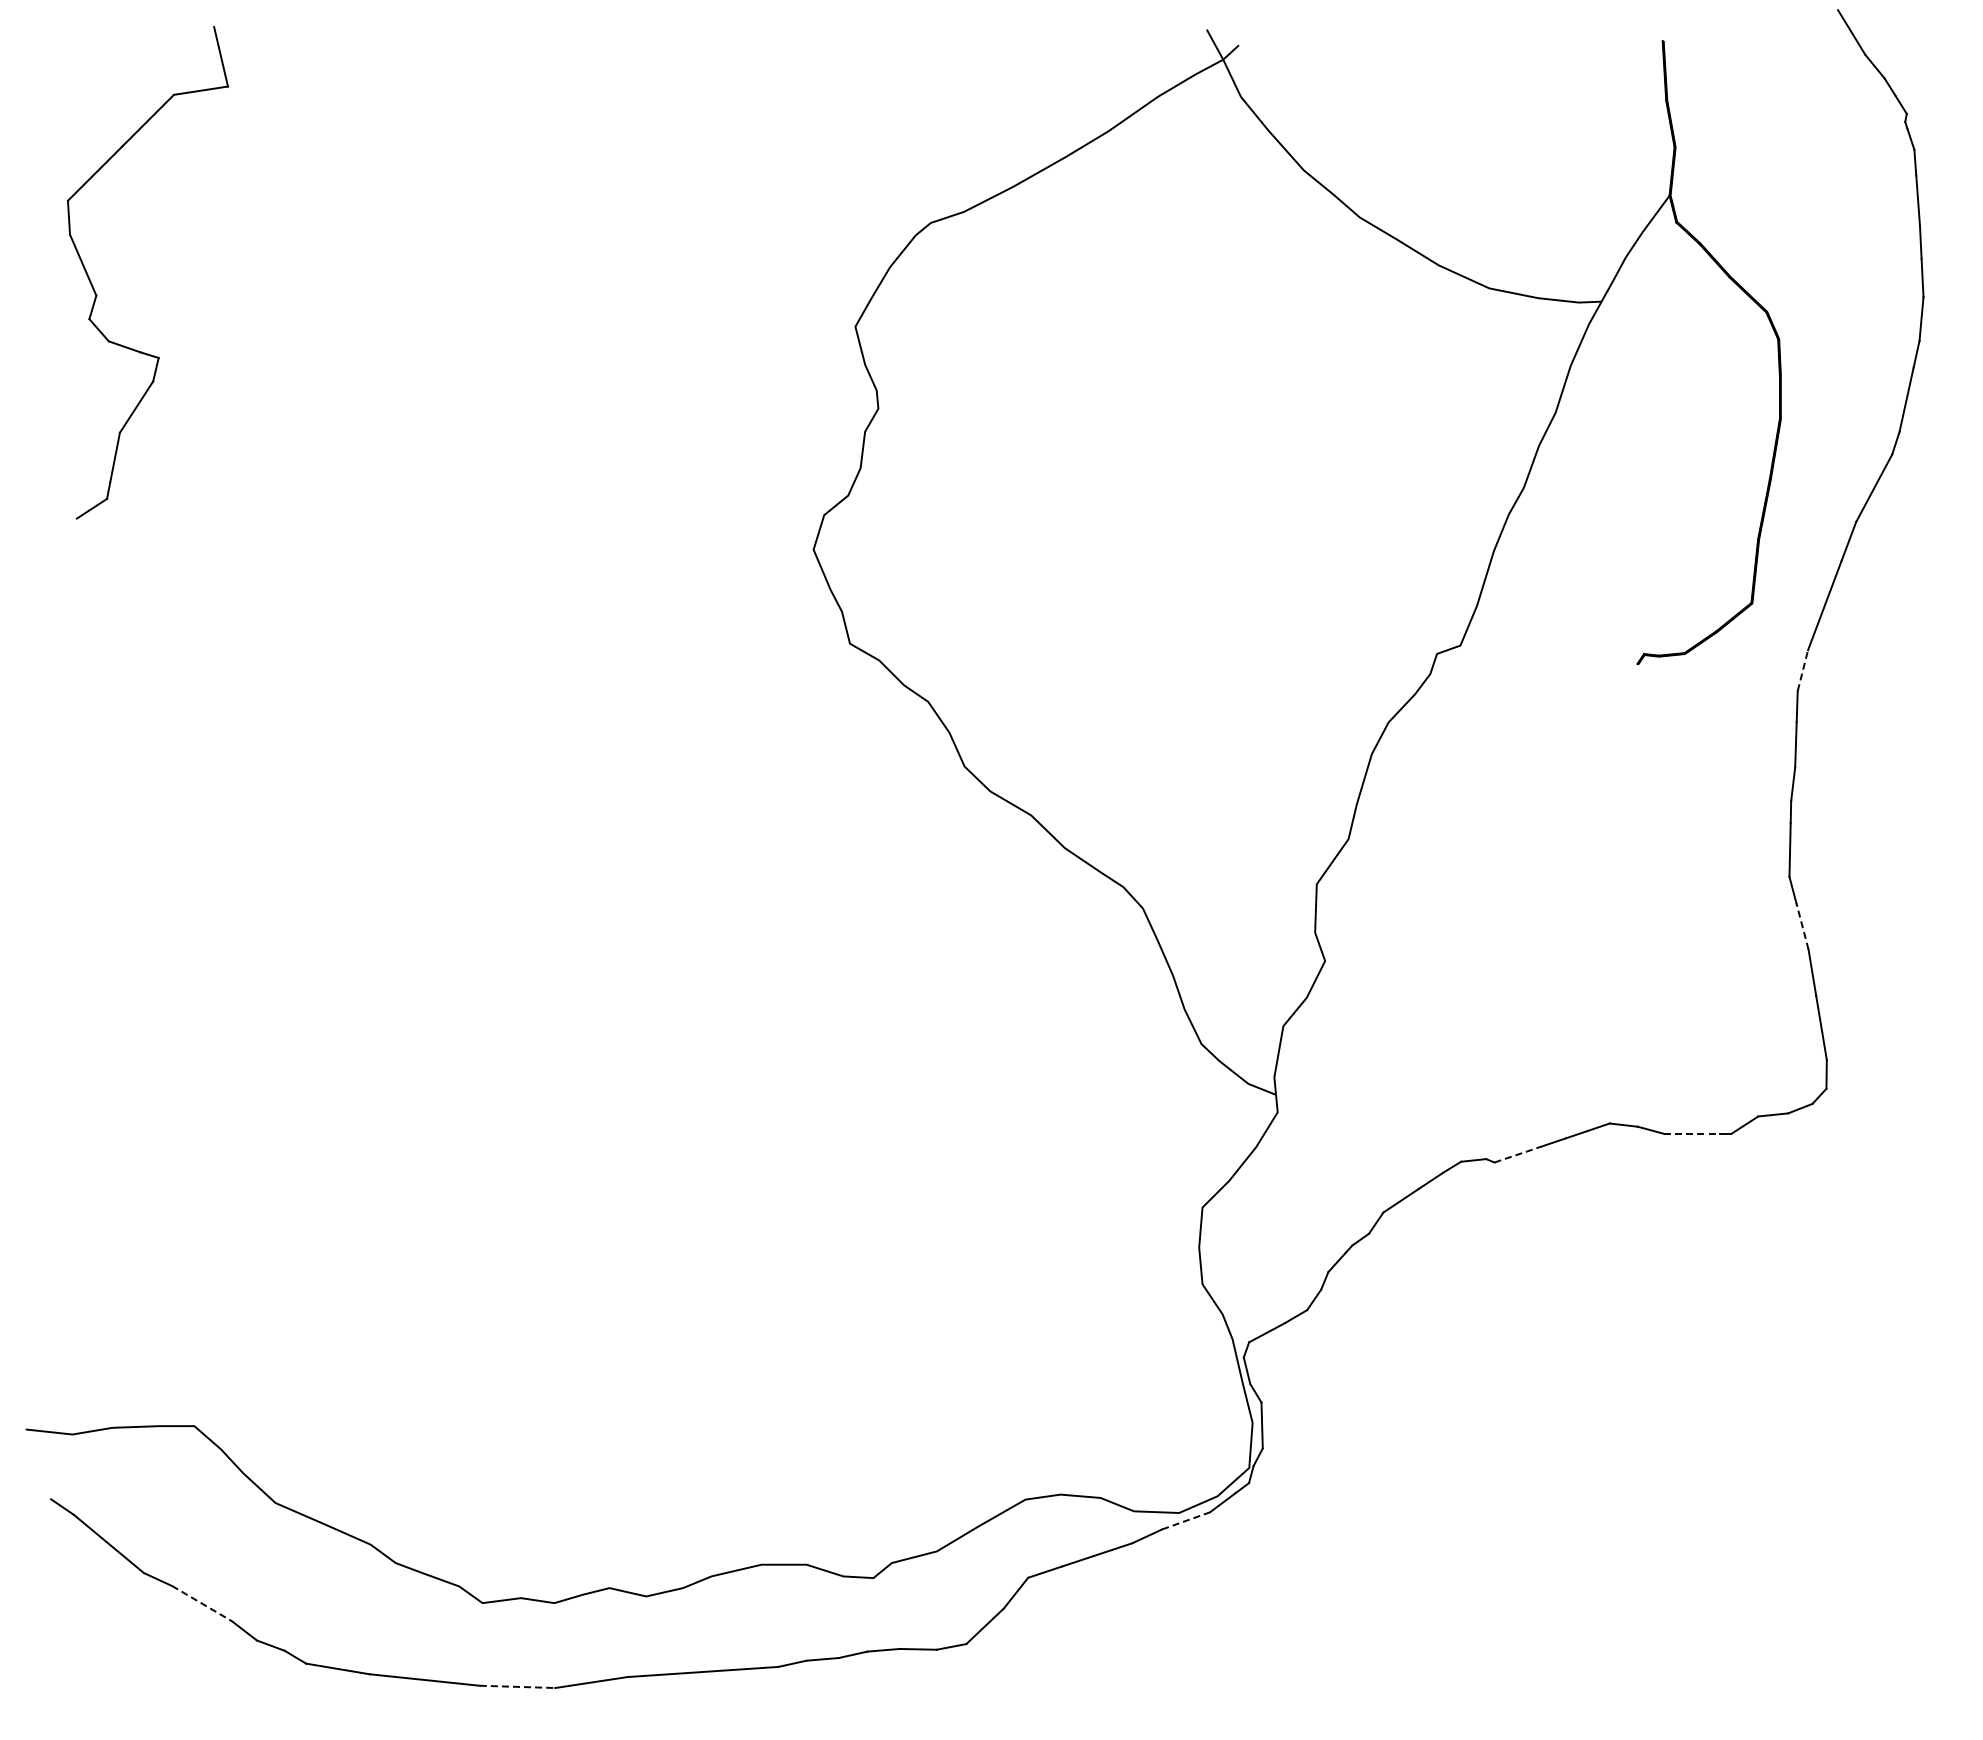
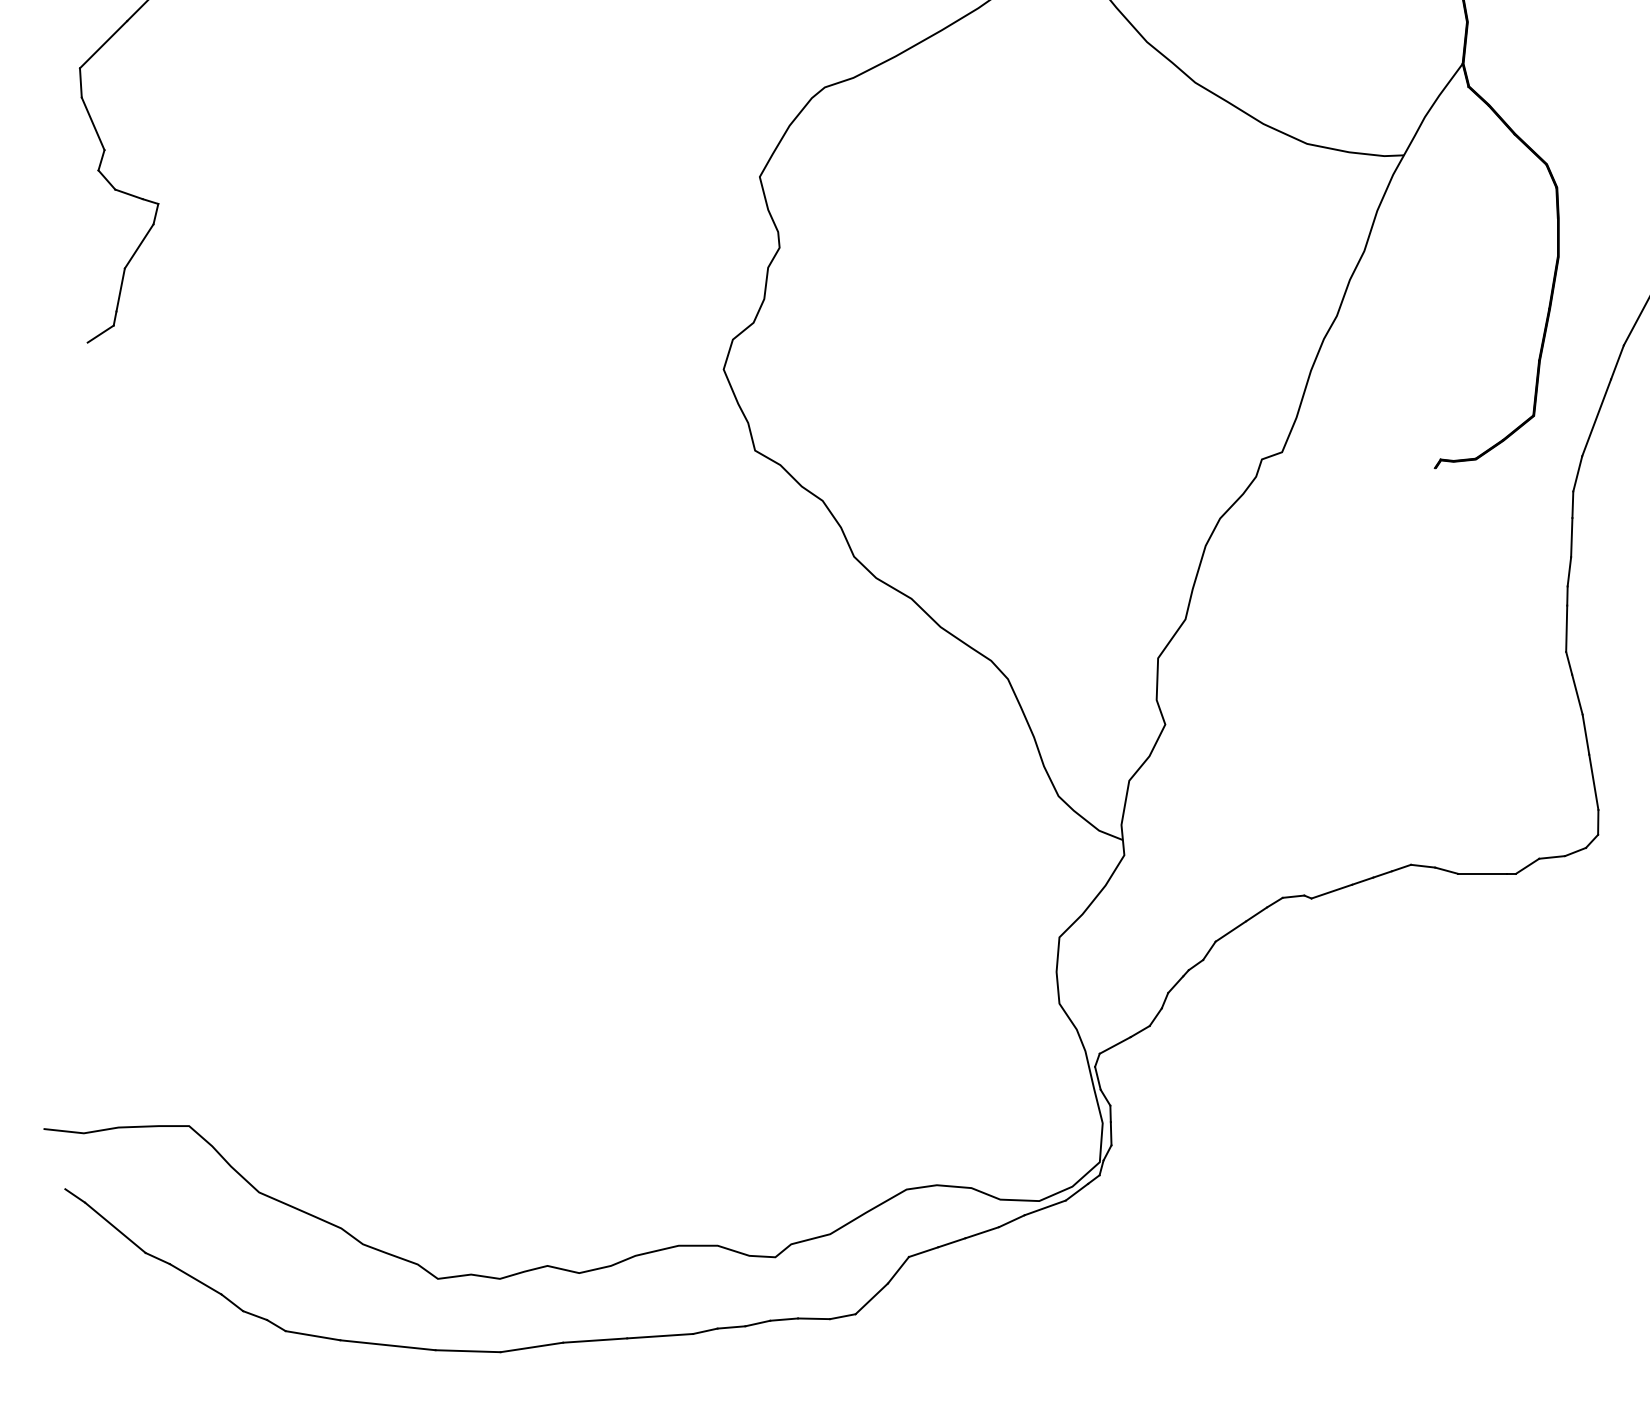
line: (1803, 670) -> (1578, 473), dashed -> solid
line: (1802, 926) -> (1577, 694), dashed -> solid
line: (1692, 1133) -> (1482, 873), dashed -> solid
line: (1518, 1154) -> (1332, 891), dashed -> solid
line: (1186, 1520) -> (1045, 1207), dashed -> solid
line: (201, 1603) -> (195, 1279), dashed -> solid
line: (517, 1686) -> (468, 1350), dashed -> solid

